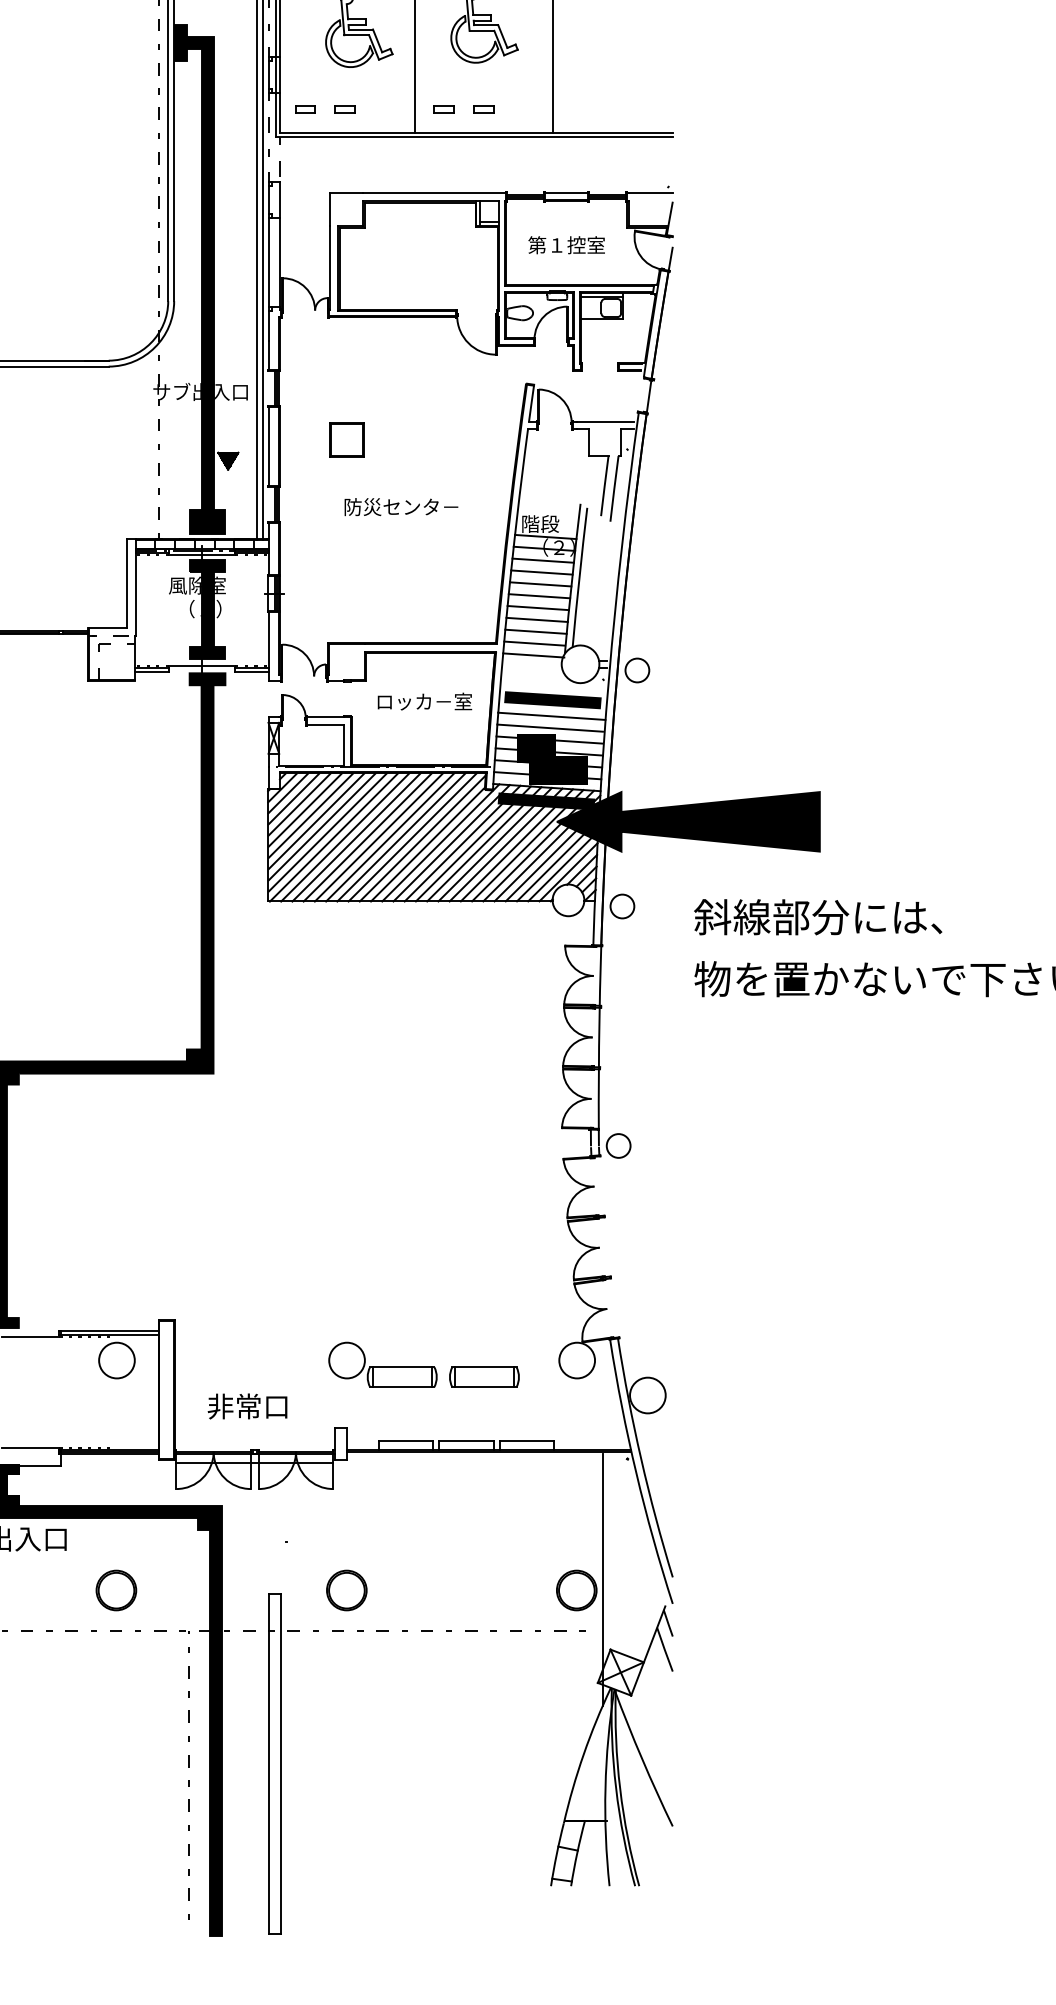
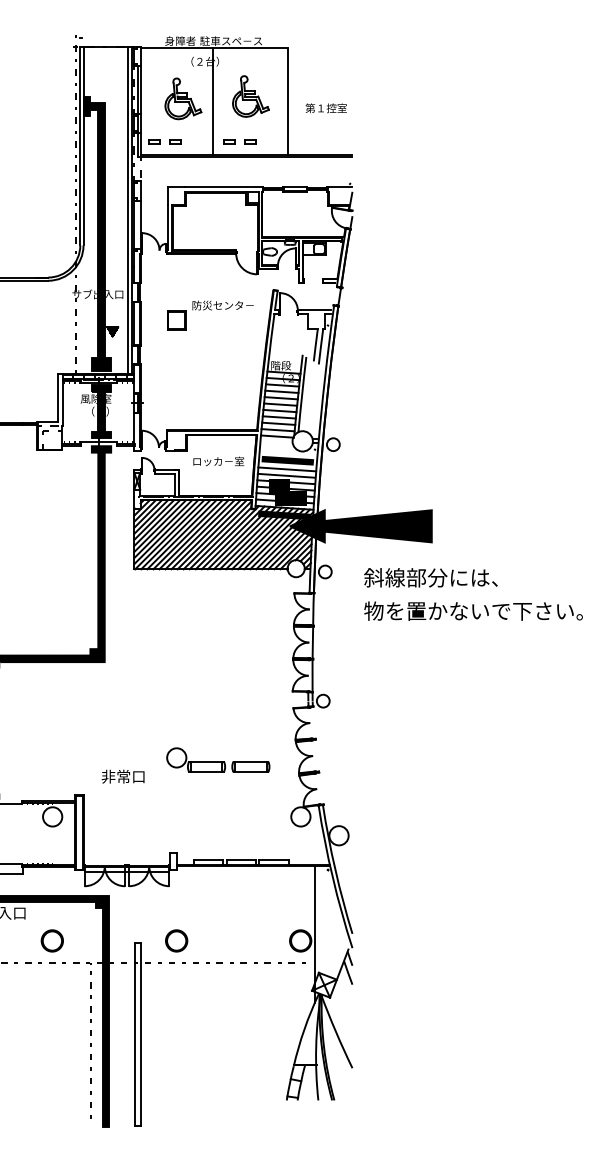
text: (565, 245) -> (325, 108), moved
text: (400, 506) -> (222, 305), moved
part: (424, 1363) -> (218, 759), moved
text: (246, 1406) -> (122, 776), moved

